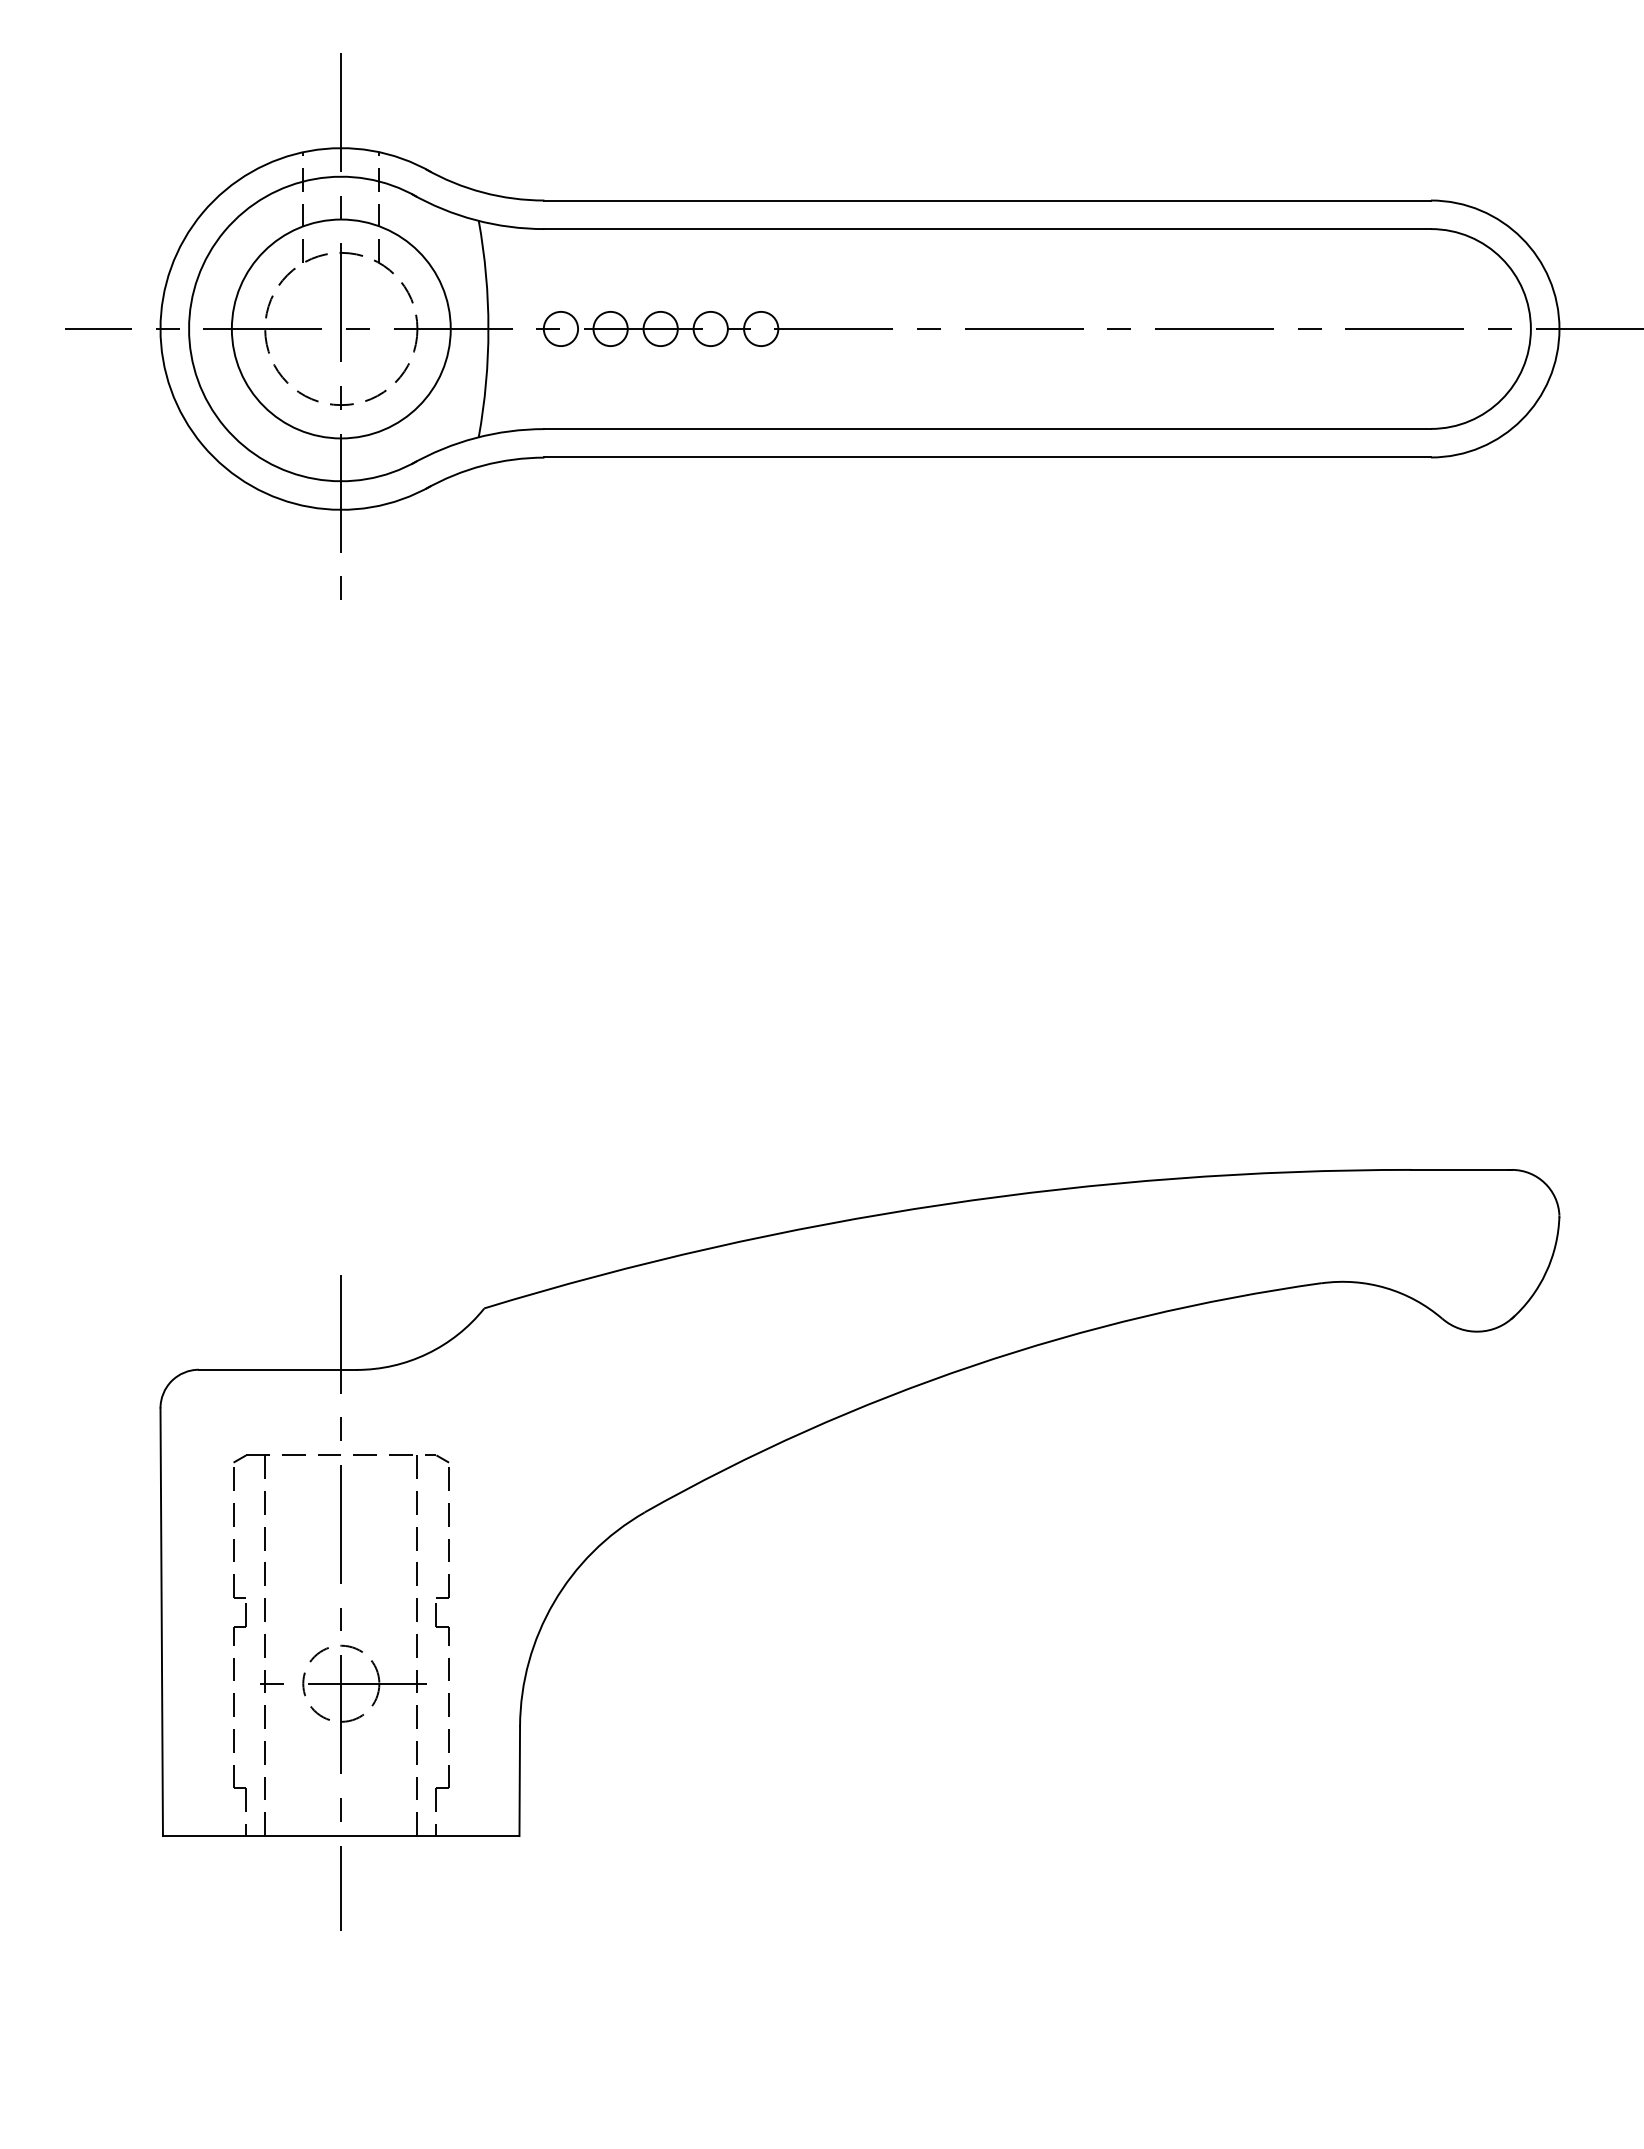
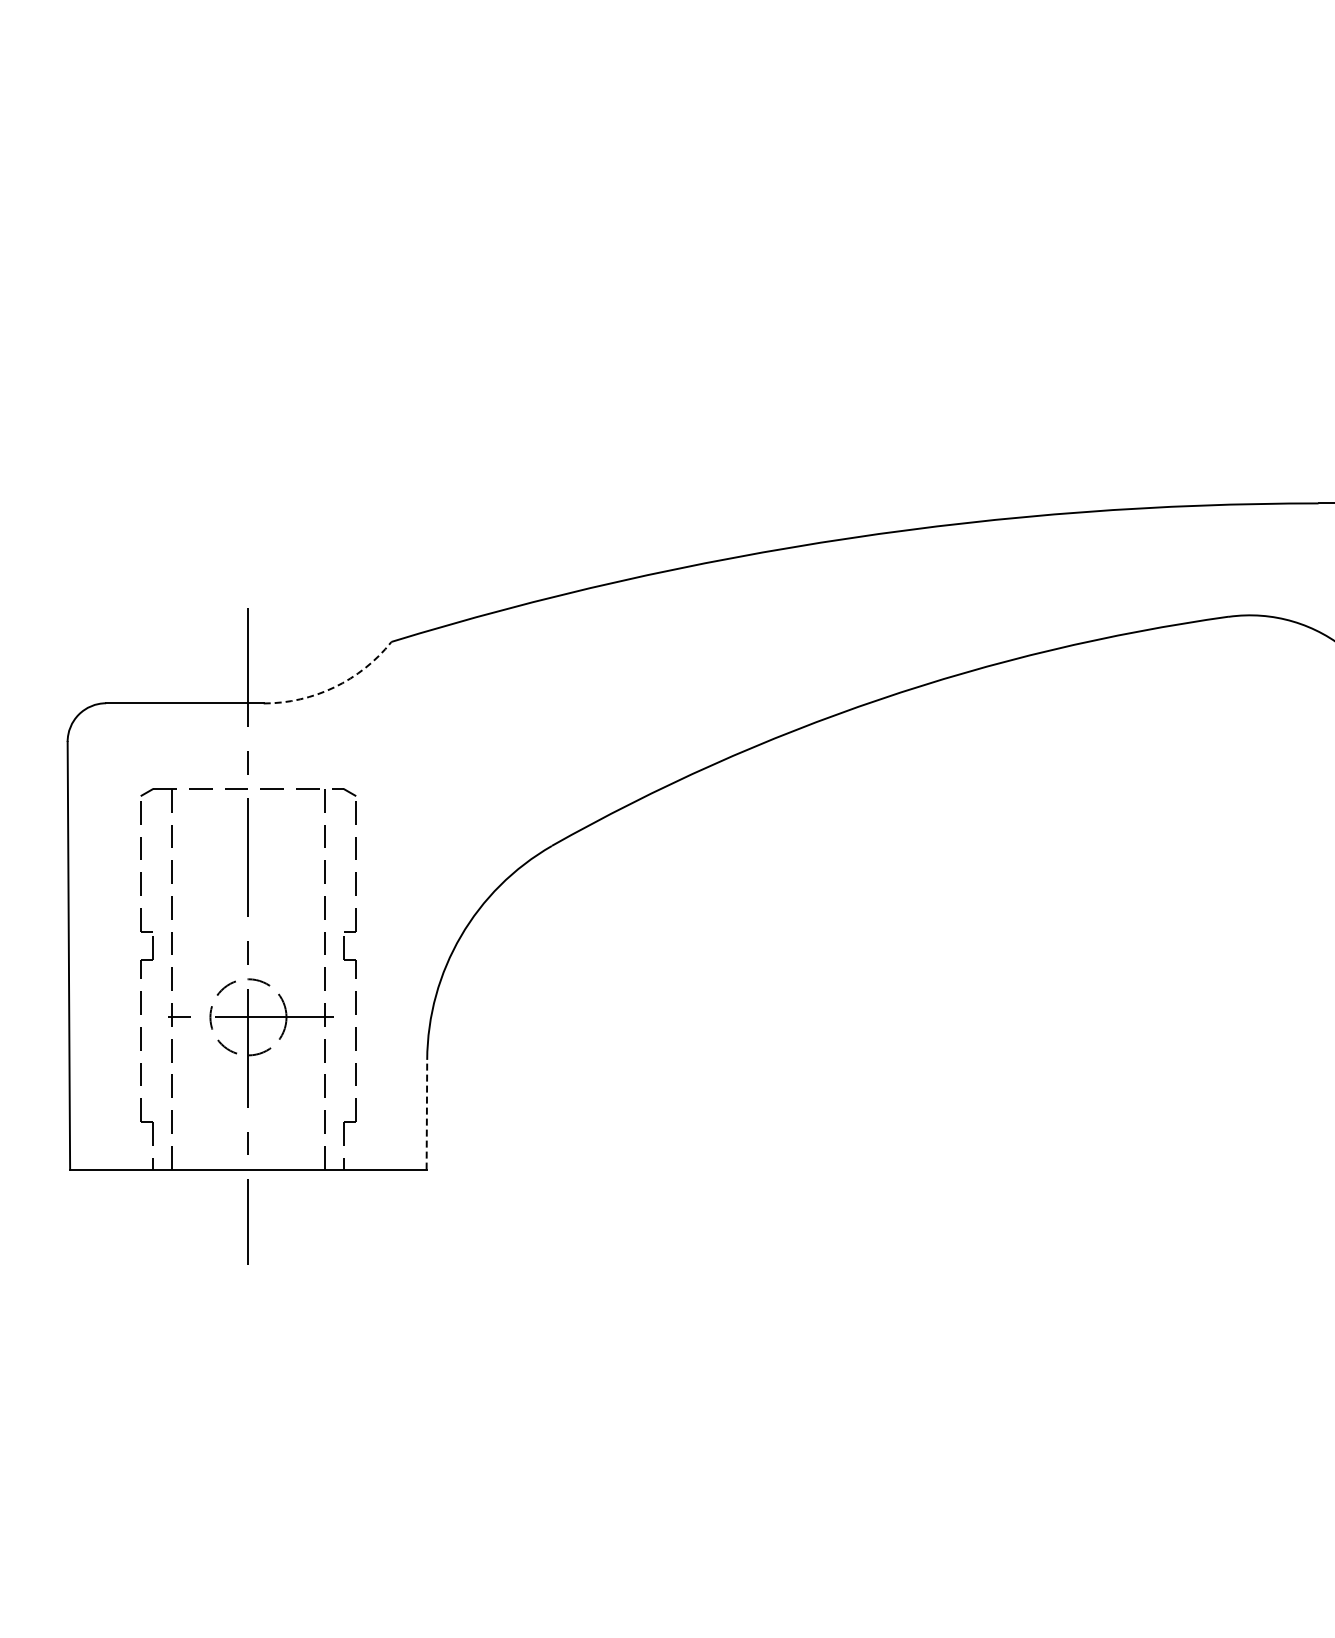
arc: (427, 1353) -> (334, 687), solid -> dashed
line: (519, 1780) -> (426, 1114), solid -> dashed

